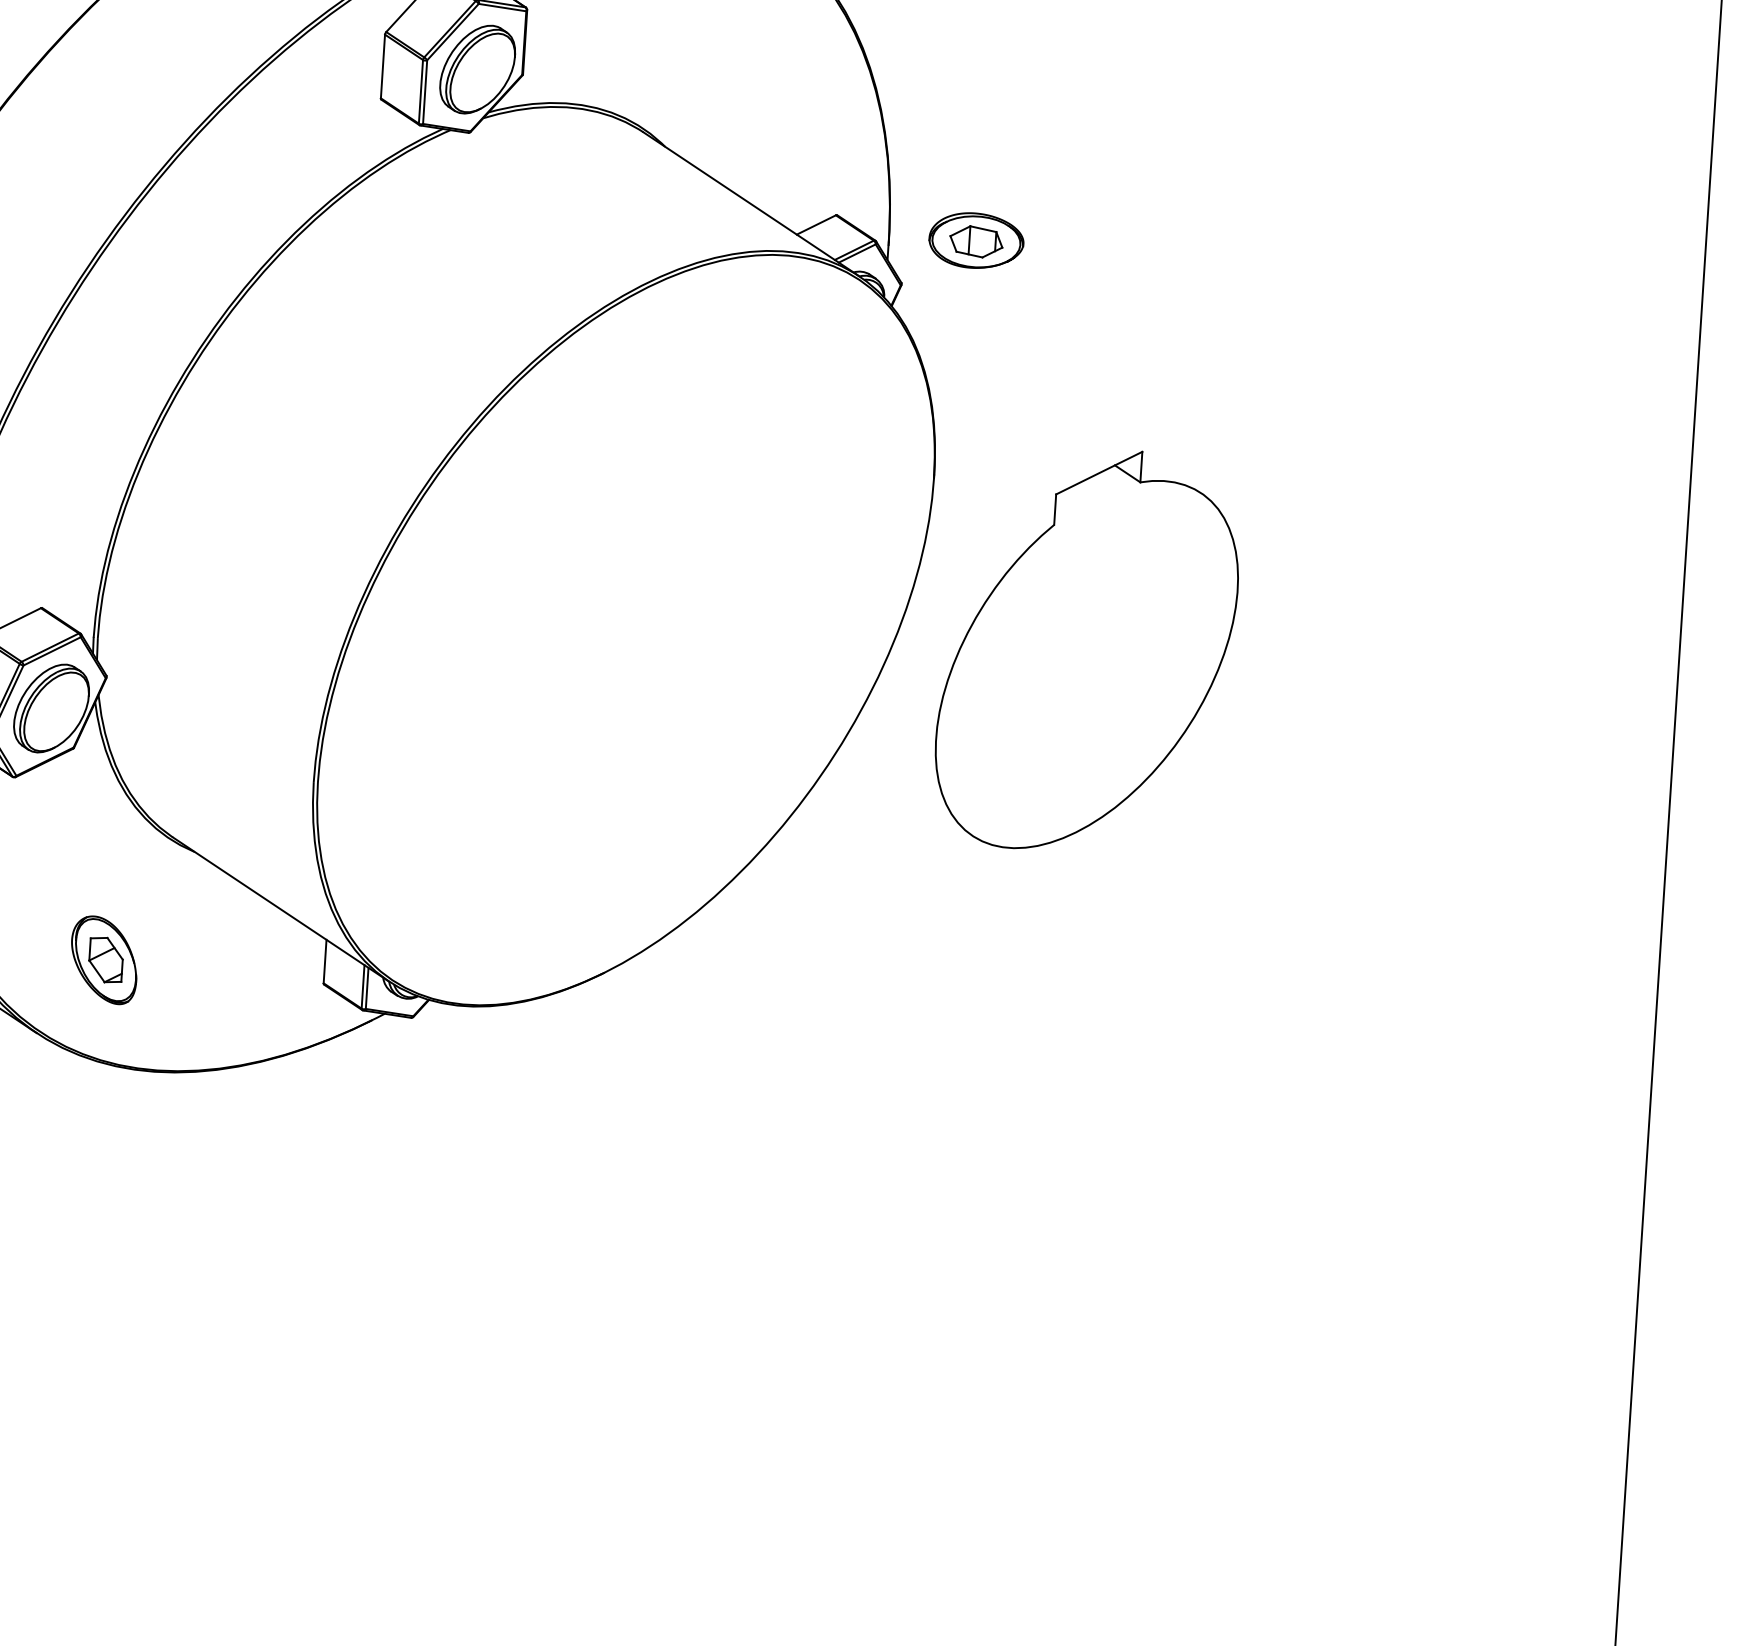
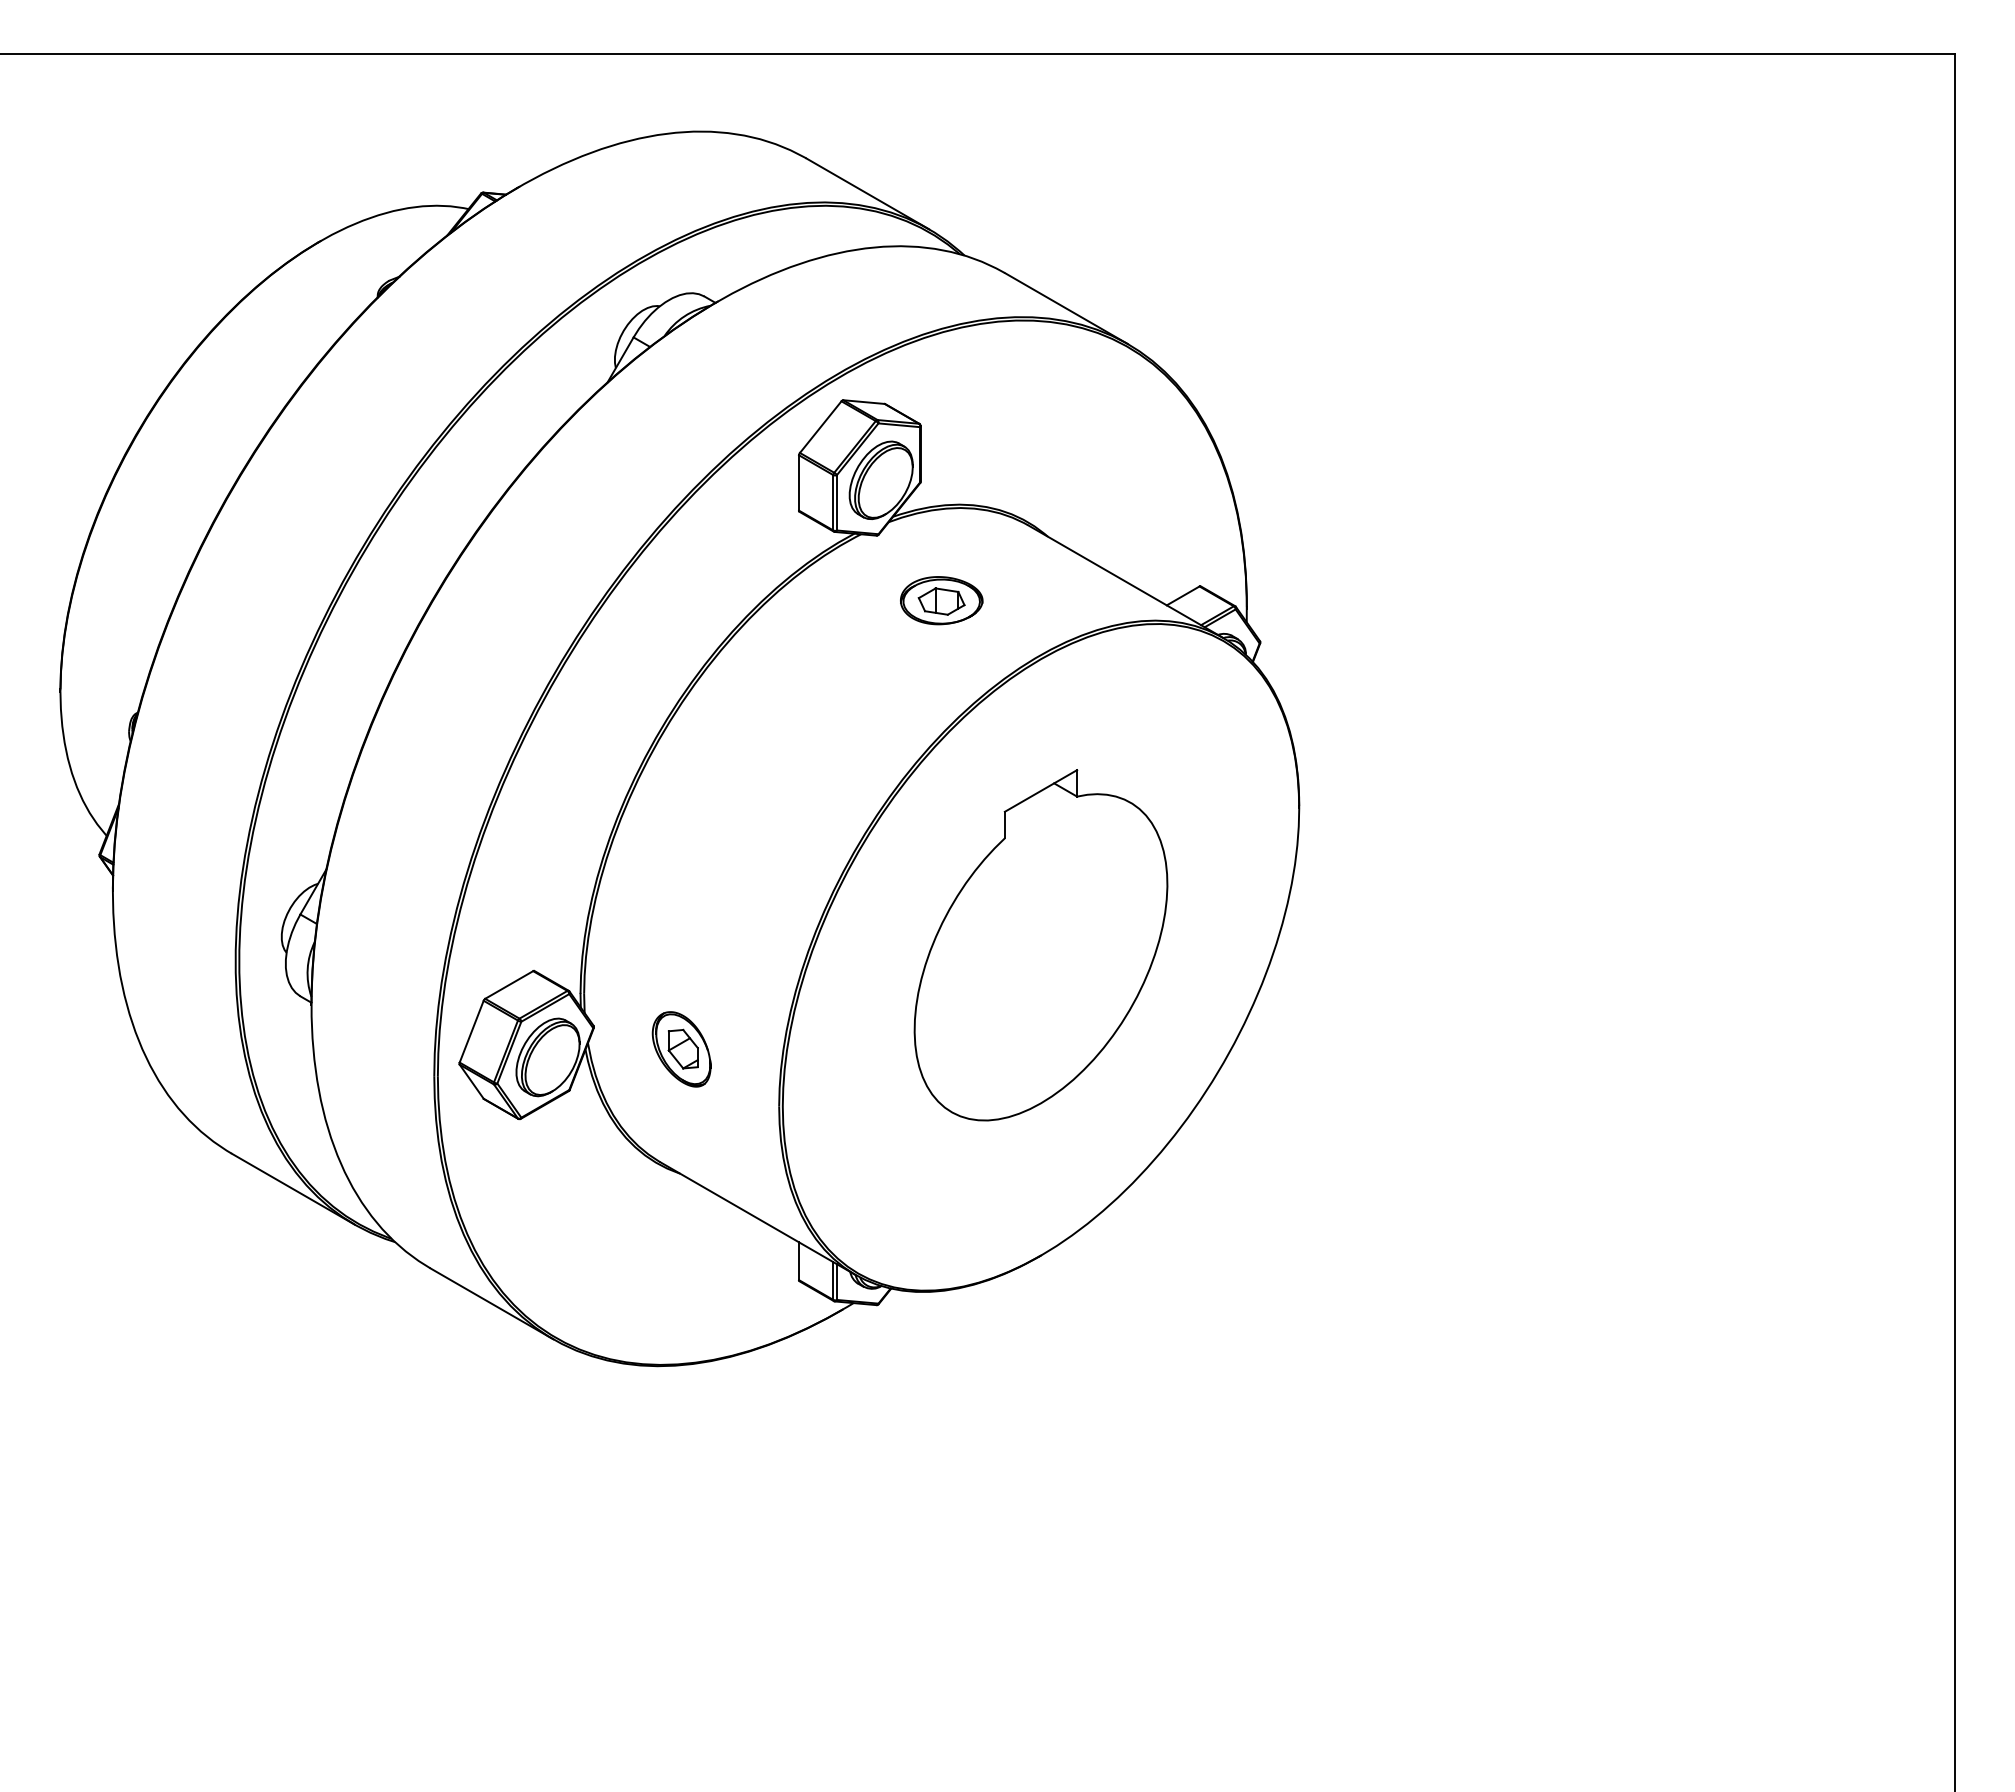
part: (976, 240) -> (941, 600), moved
part: (1087, 650) -> (1040, 945), moved
part: (103, 960) -> (681, 1049), moved

